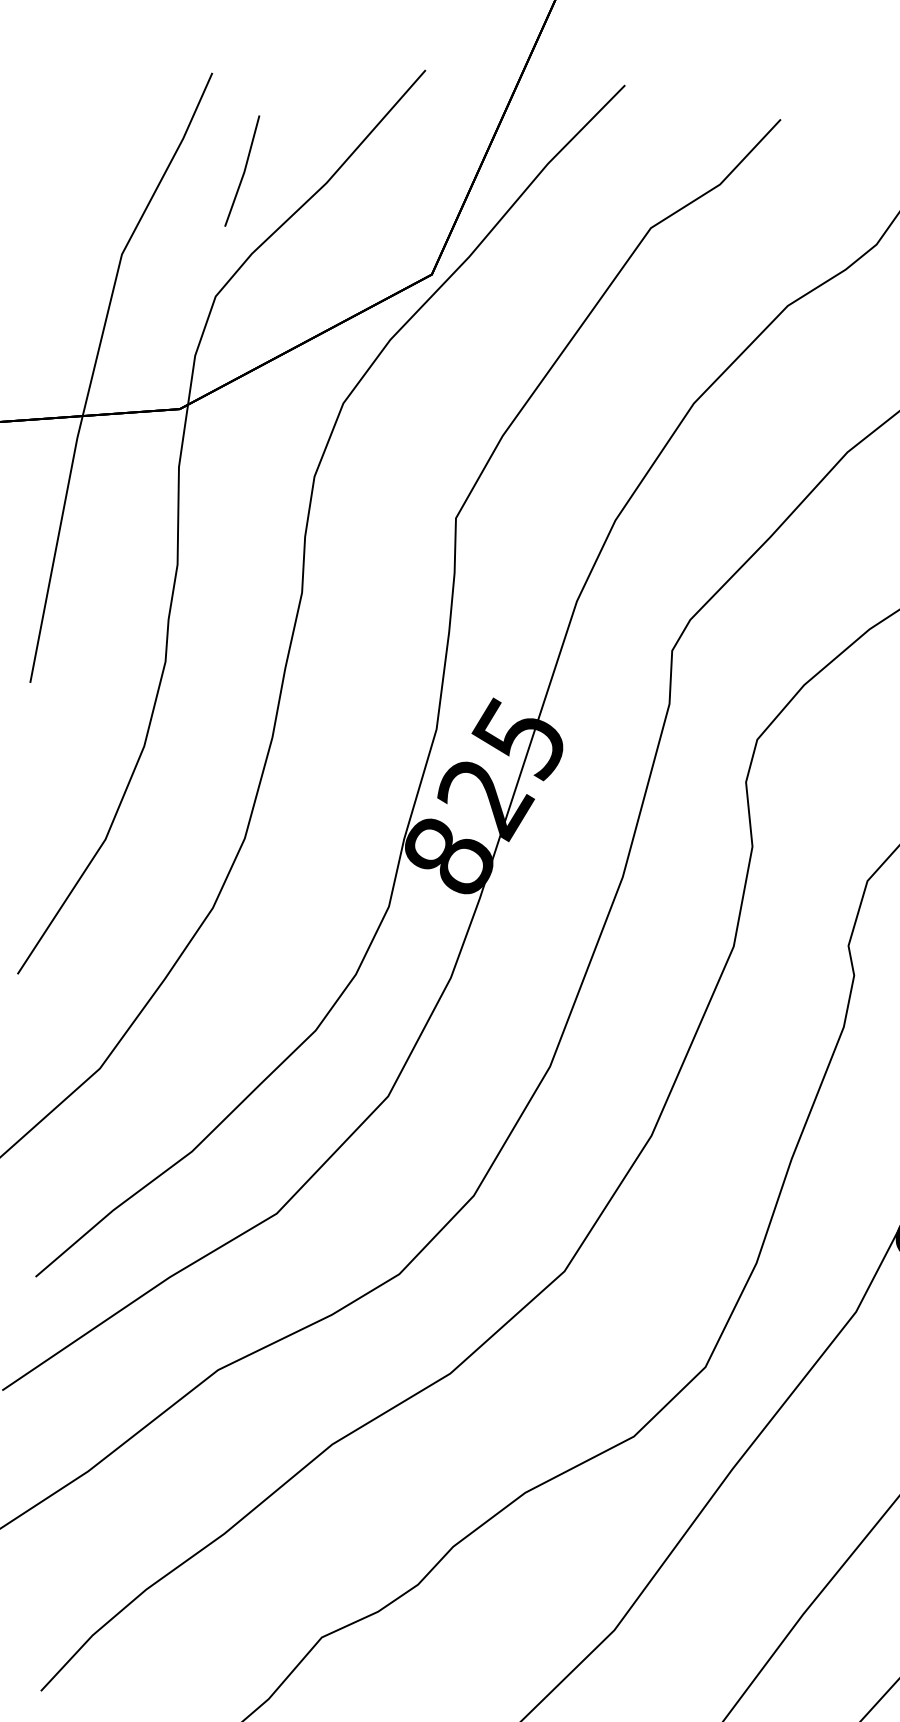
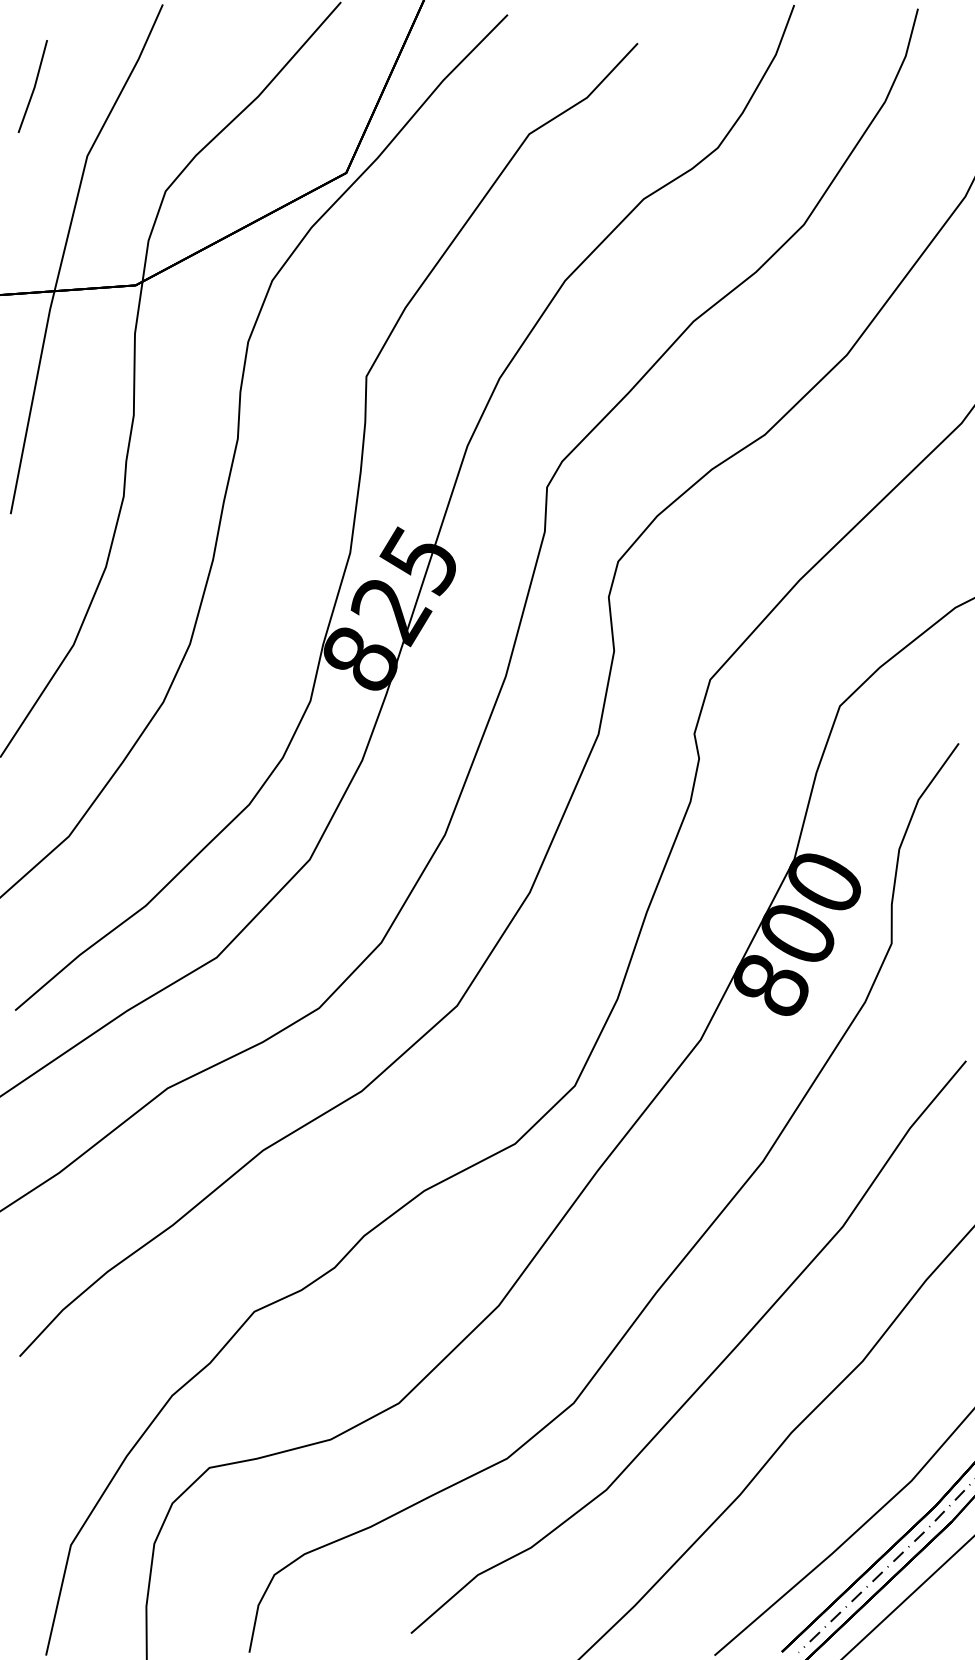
line: (243, 172) -> (33, 87), moved

